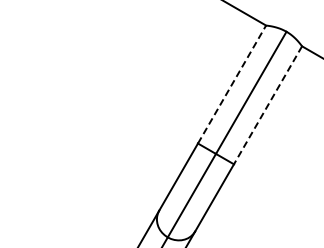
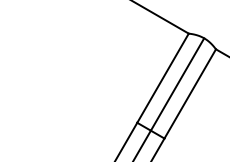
line: (232, 84) -> (163, 78), dashed -> solid
line: (267, 105) -> (189, 94), dashed -> solid

